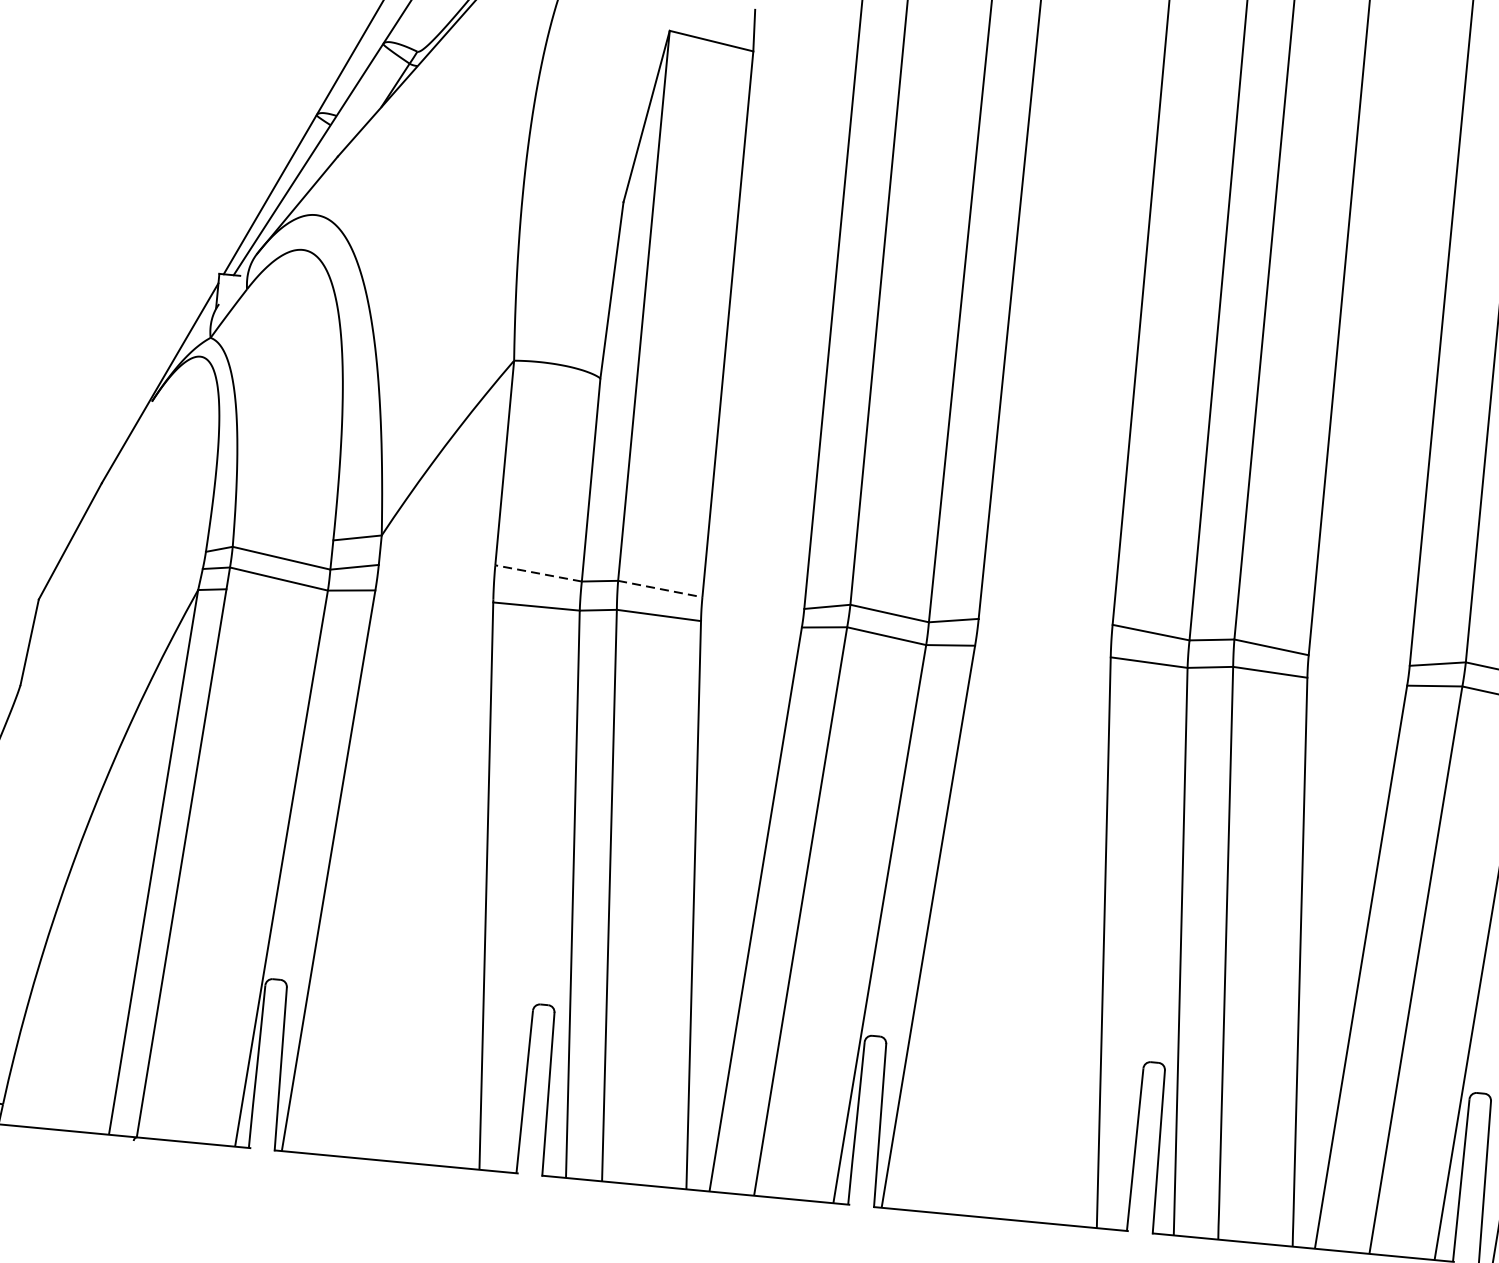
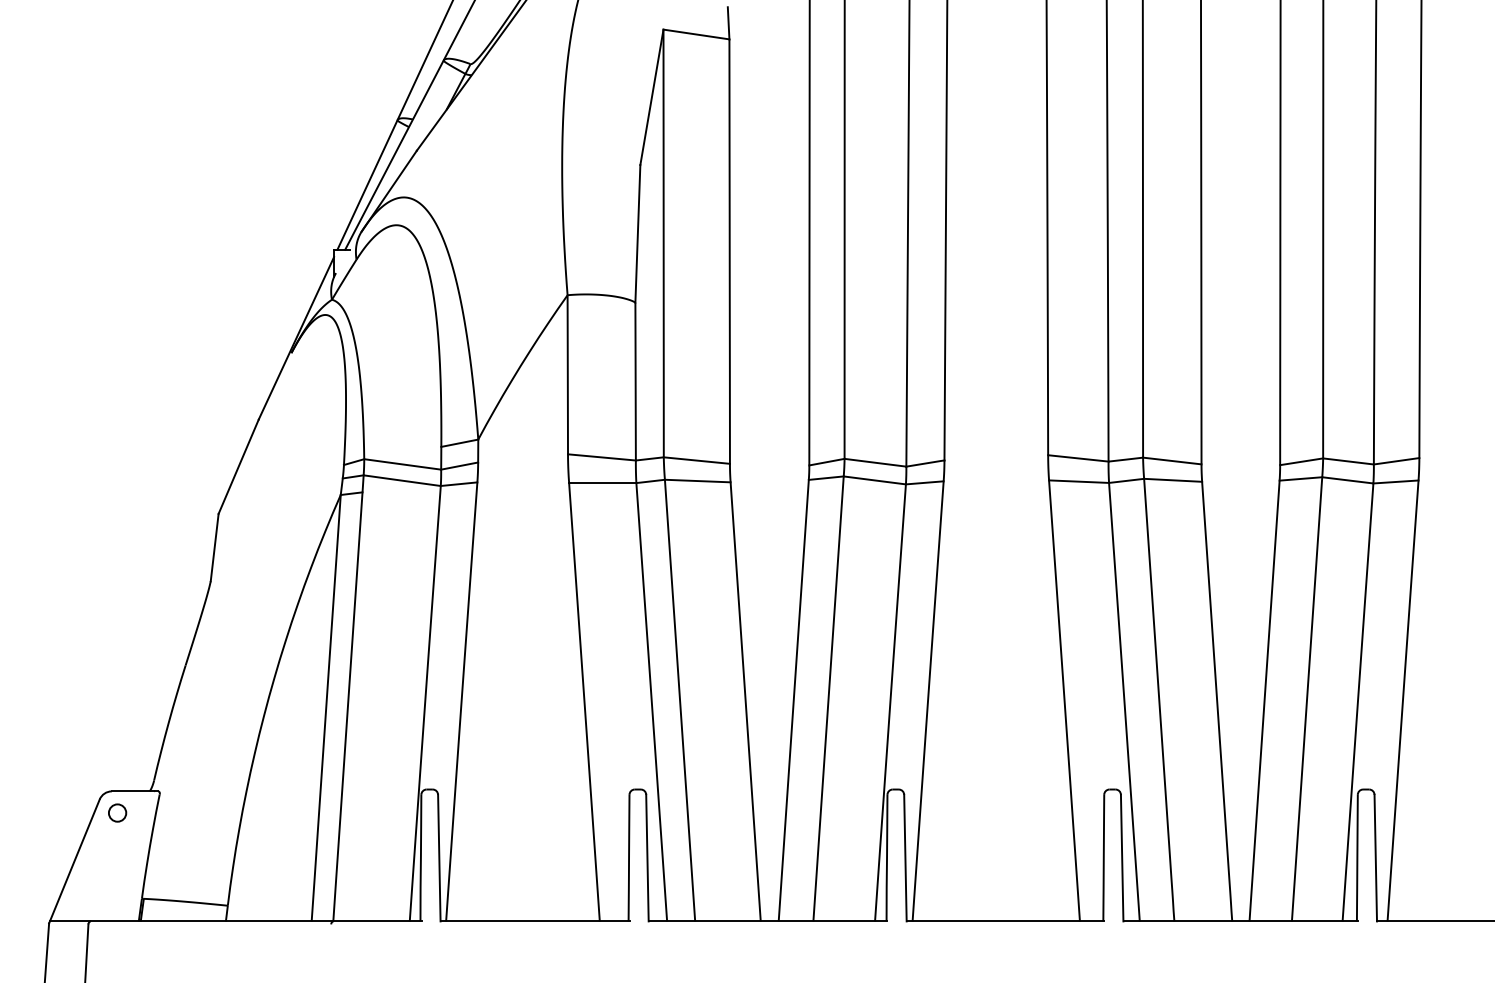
line: (538, 573) -> (601, 457), dashed -> solid
line: (661, 589) -> (697, 460), dashed -> solid

